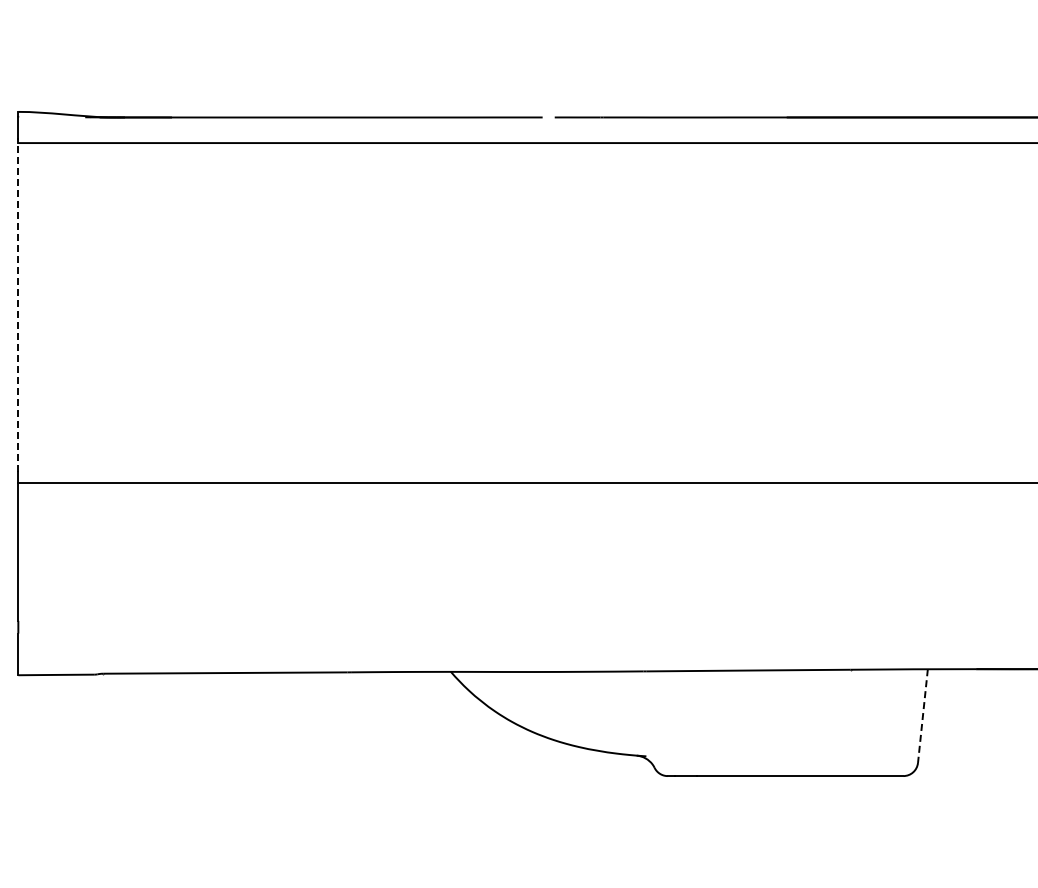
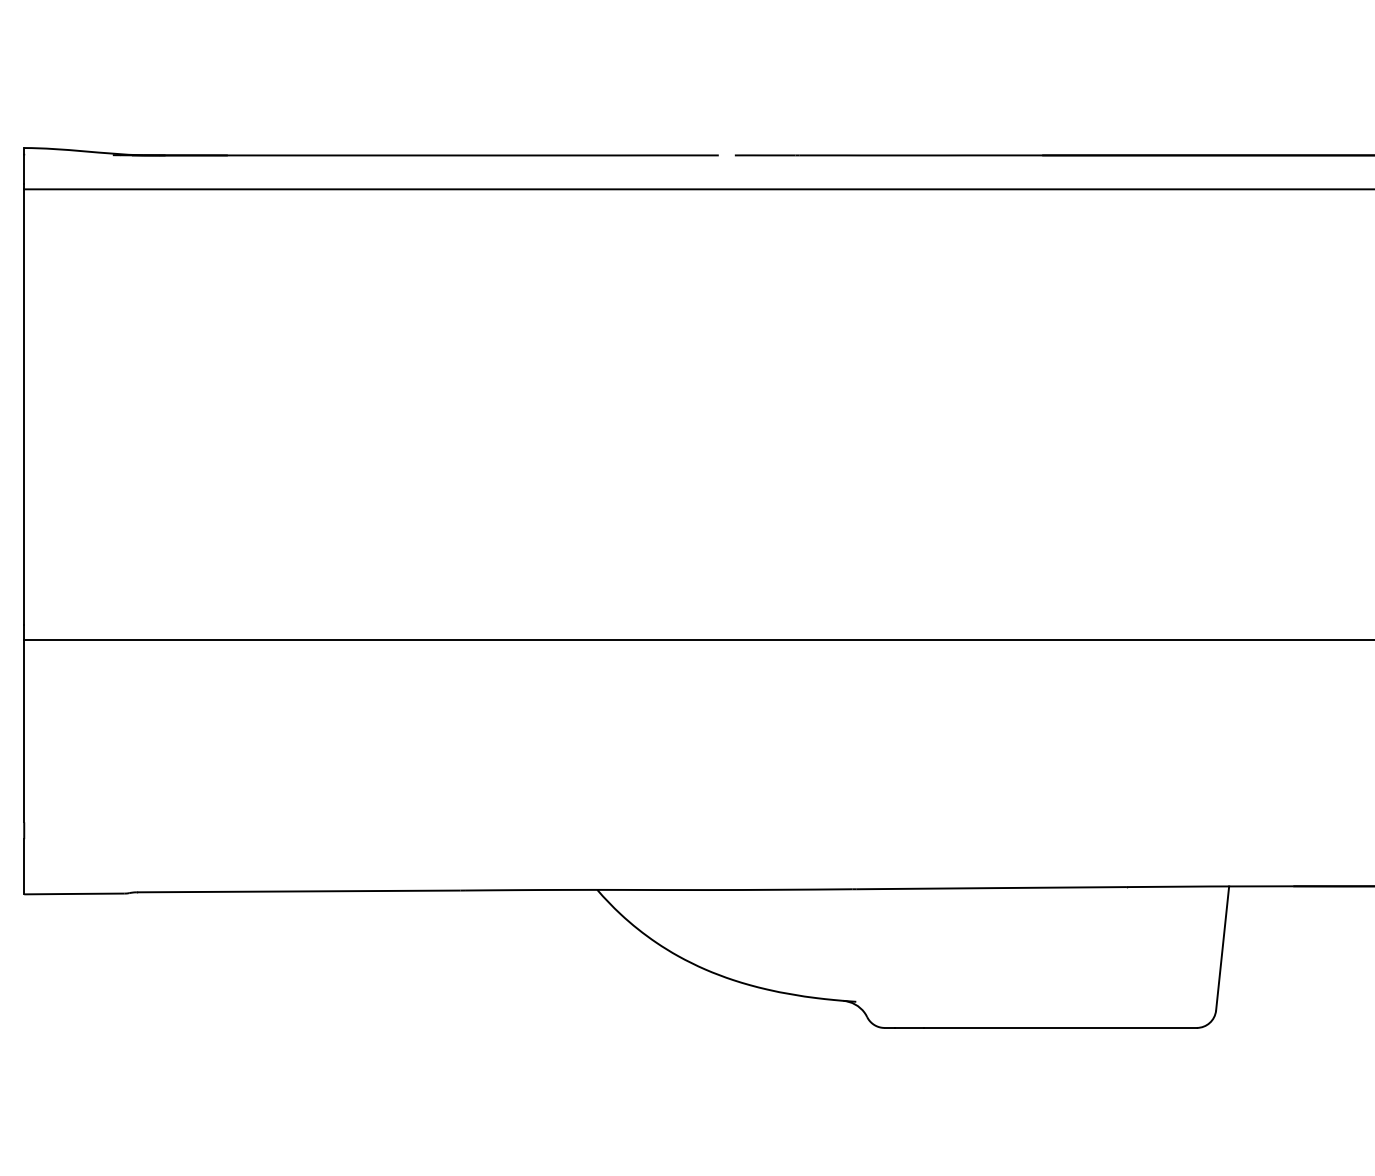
line: (18, 306) -> (24, 405), dashed -> solid
line: (922, 716) -> (1222, 949), dashed -> solid

